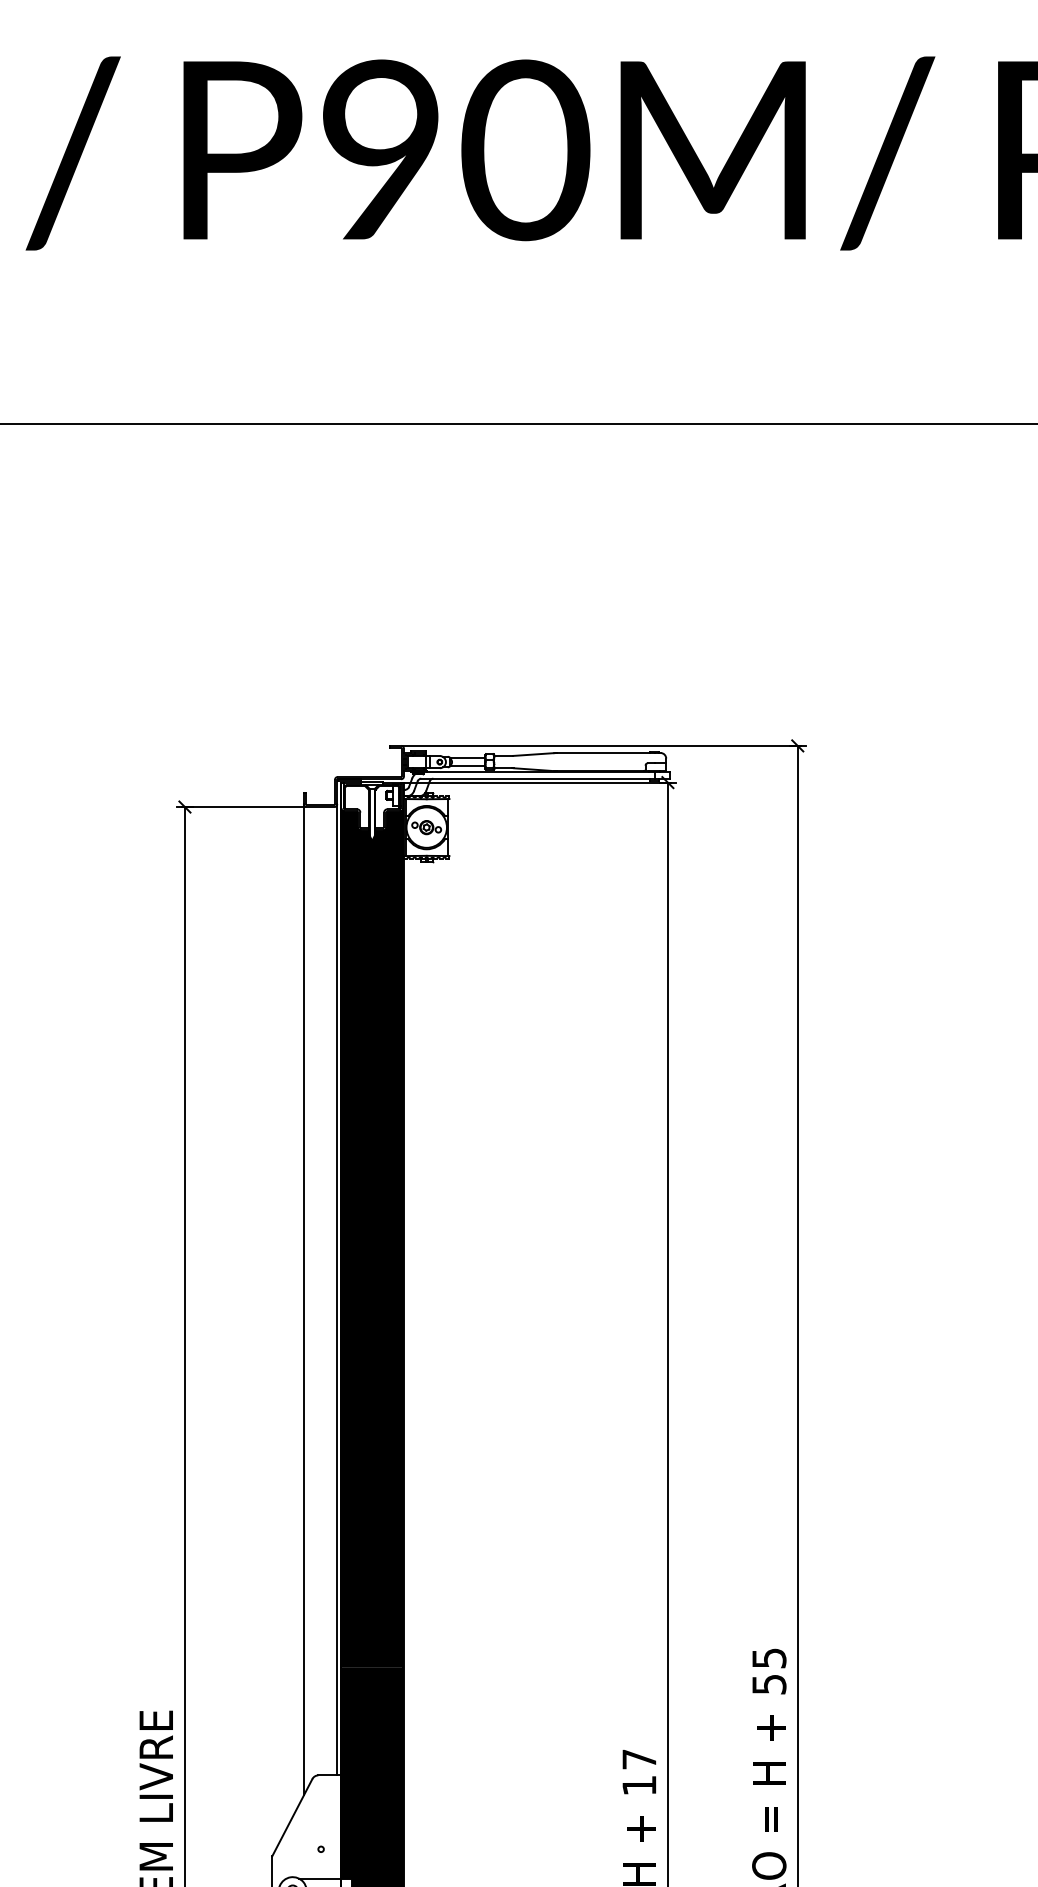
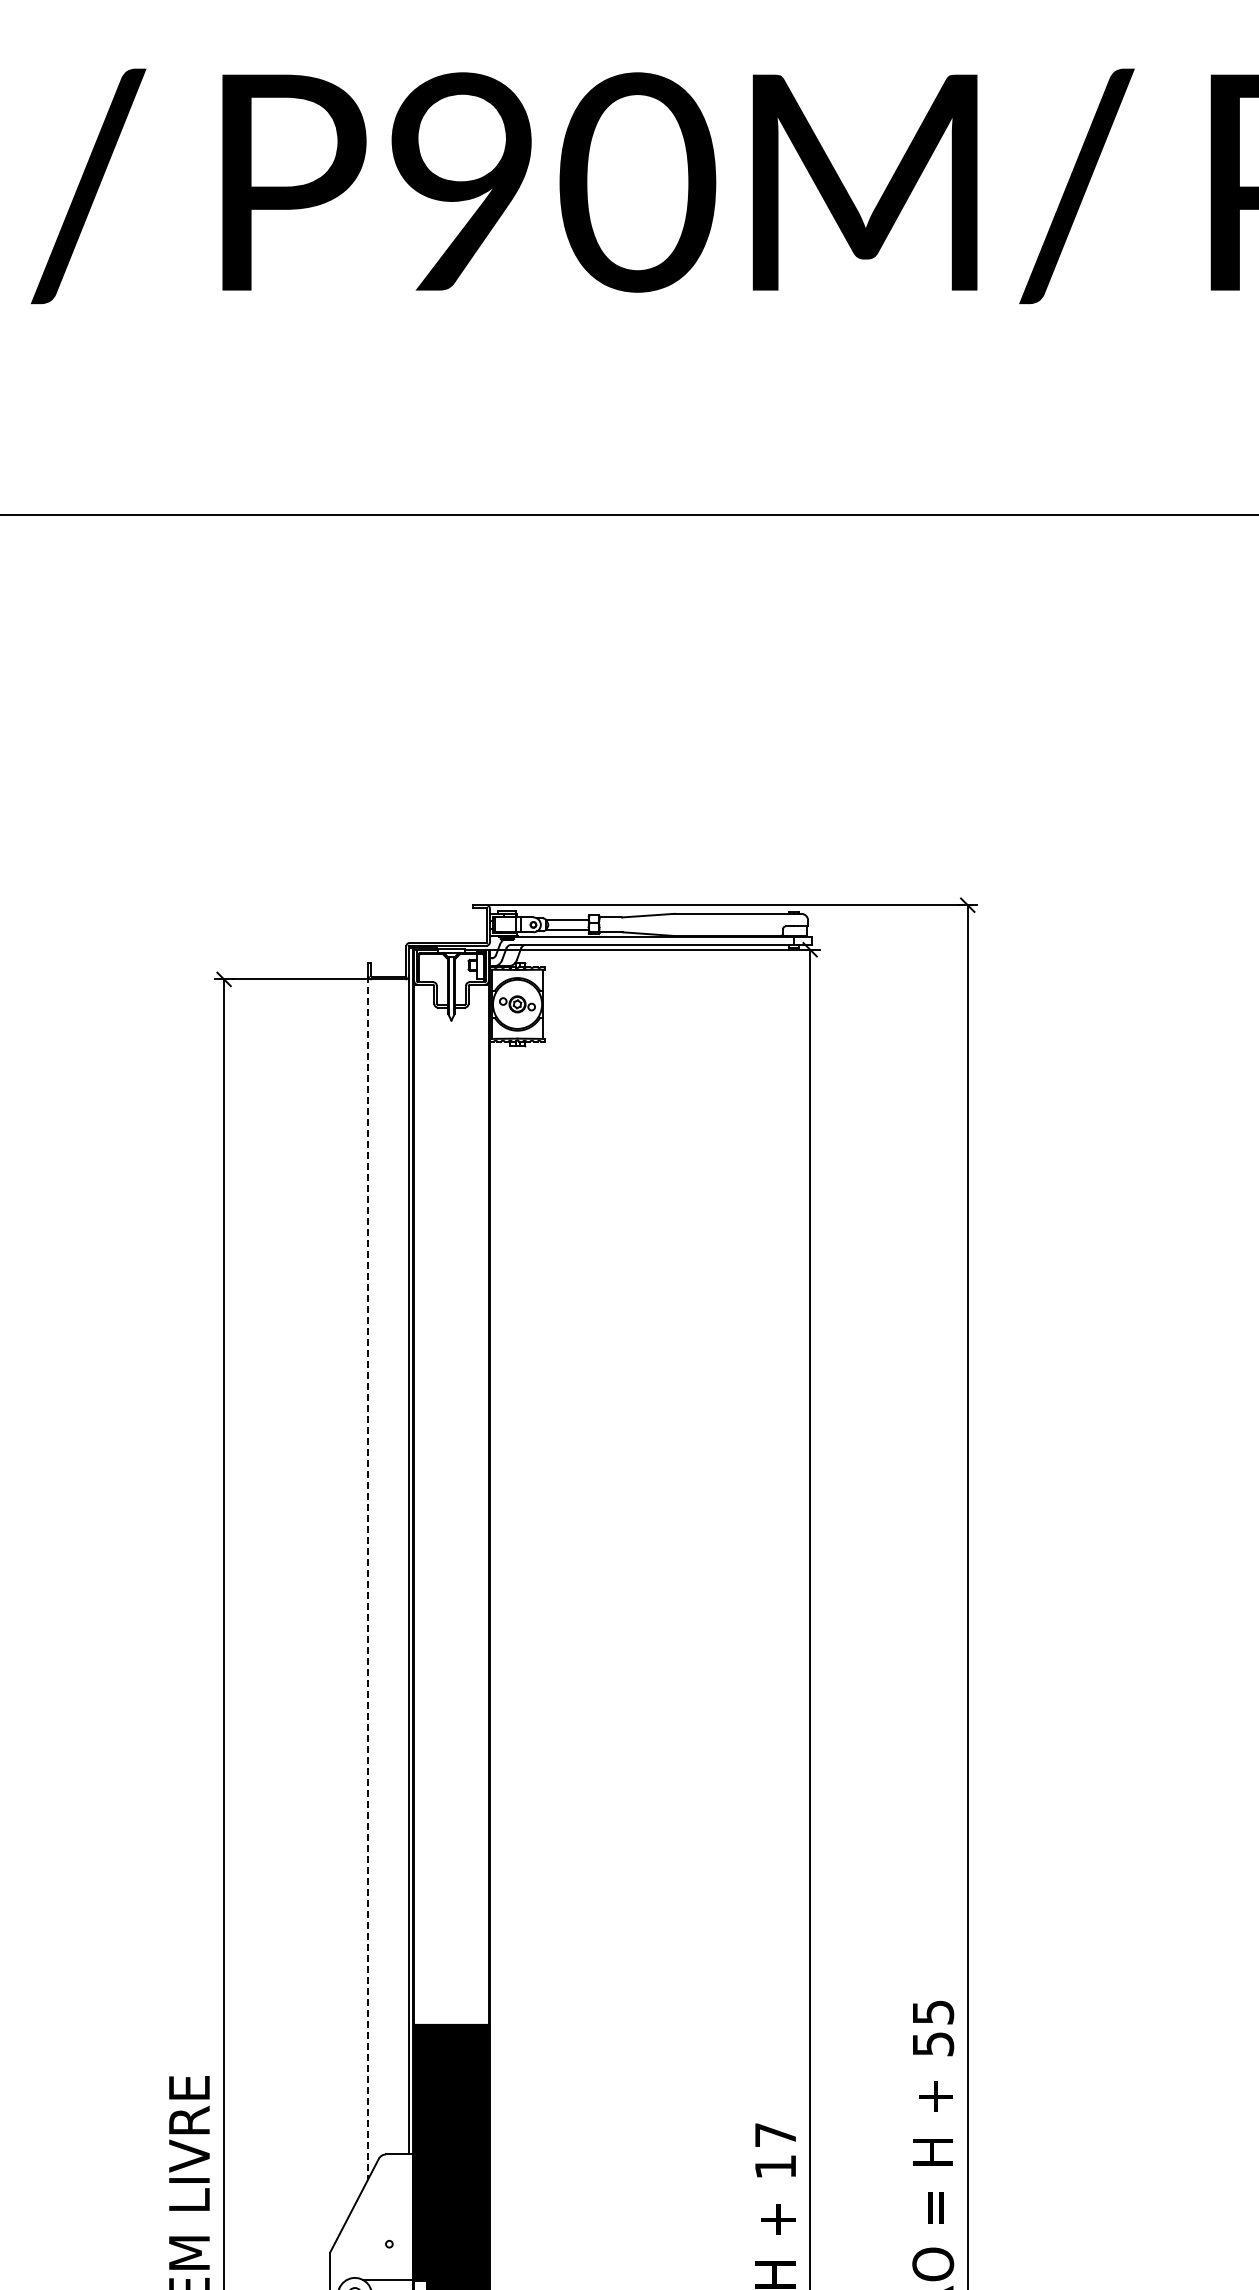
fill: (372, 1238) -> (451, 1503), removed
line: (303, 1299) -> (368, 1577), solid -> dashed

